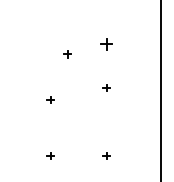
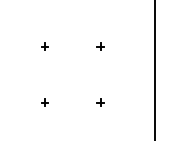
part: (106, 44) -> (100, 46), size x0.62
part: (67, 54) -> (44, 46), moved
part: (106, 87) -> (100, 101), moved

